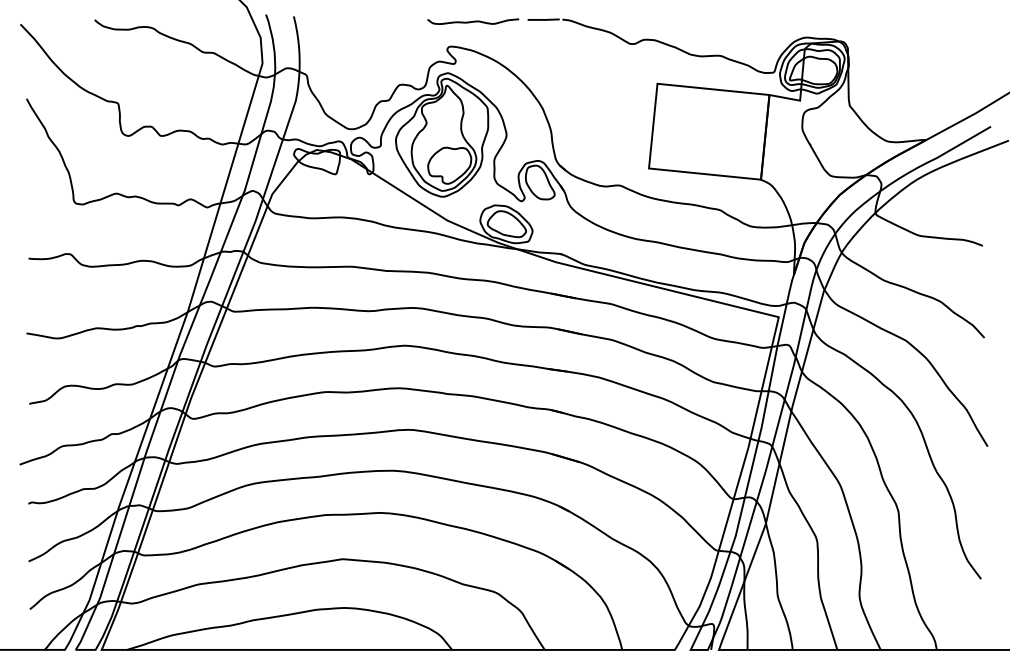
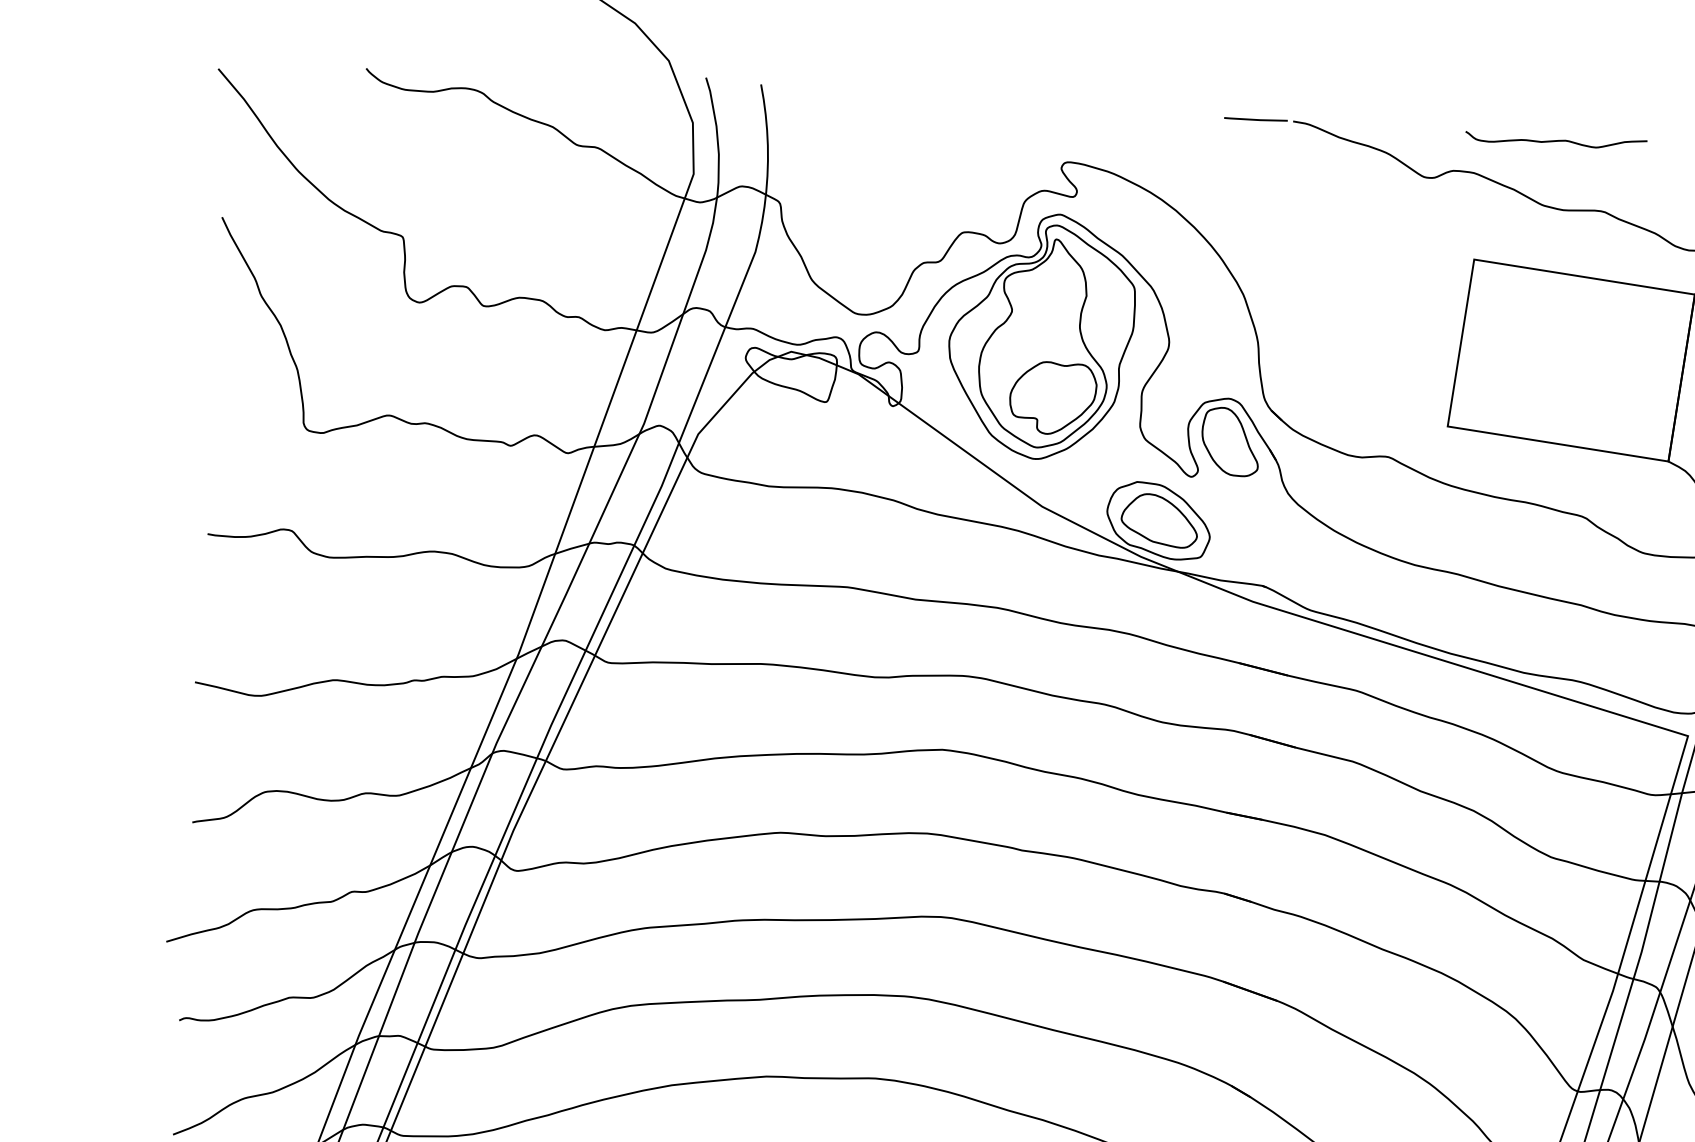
curve: (473, 21) -> (1556, 140), moved

